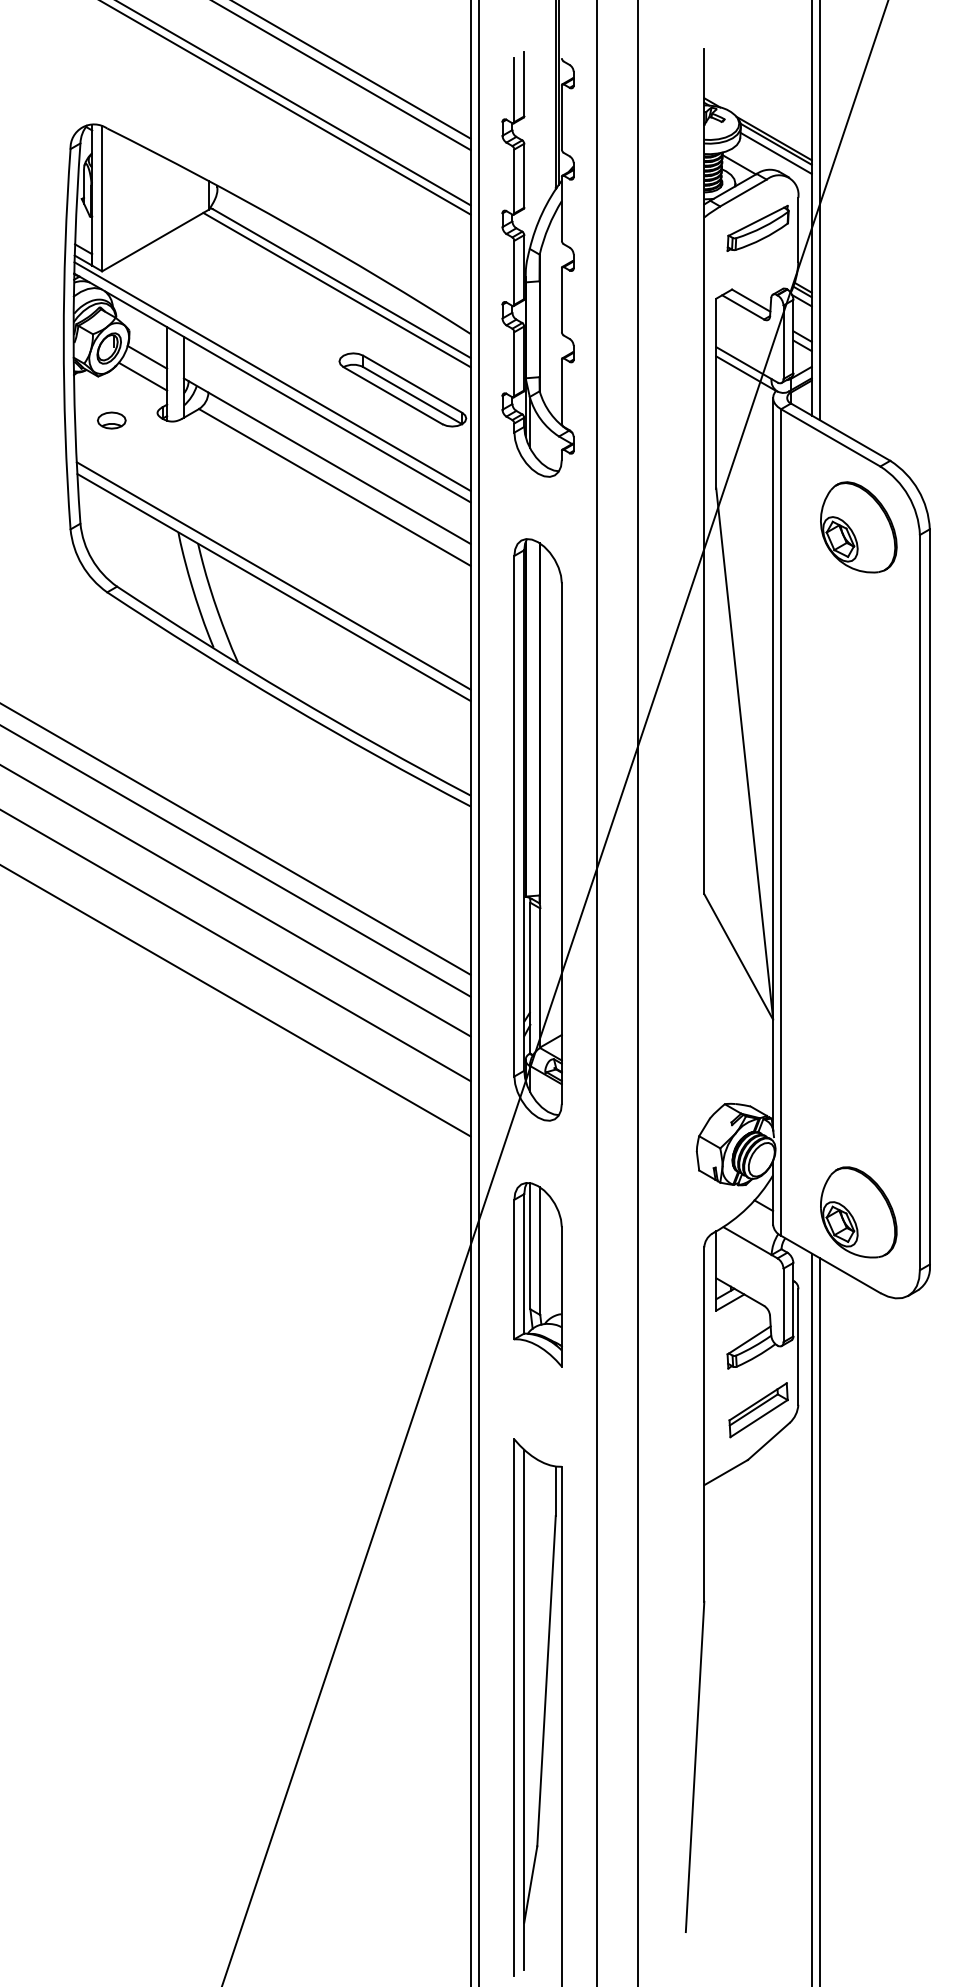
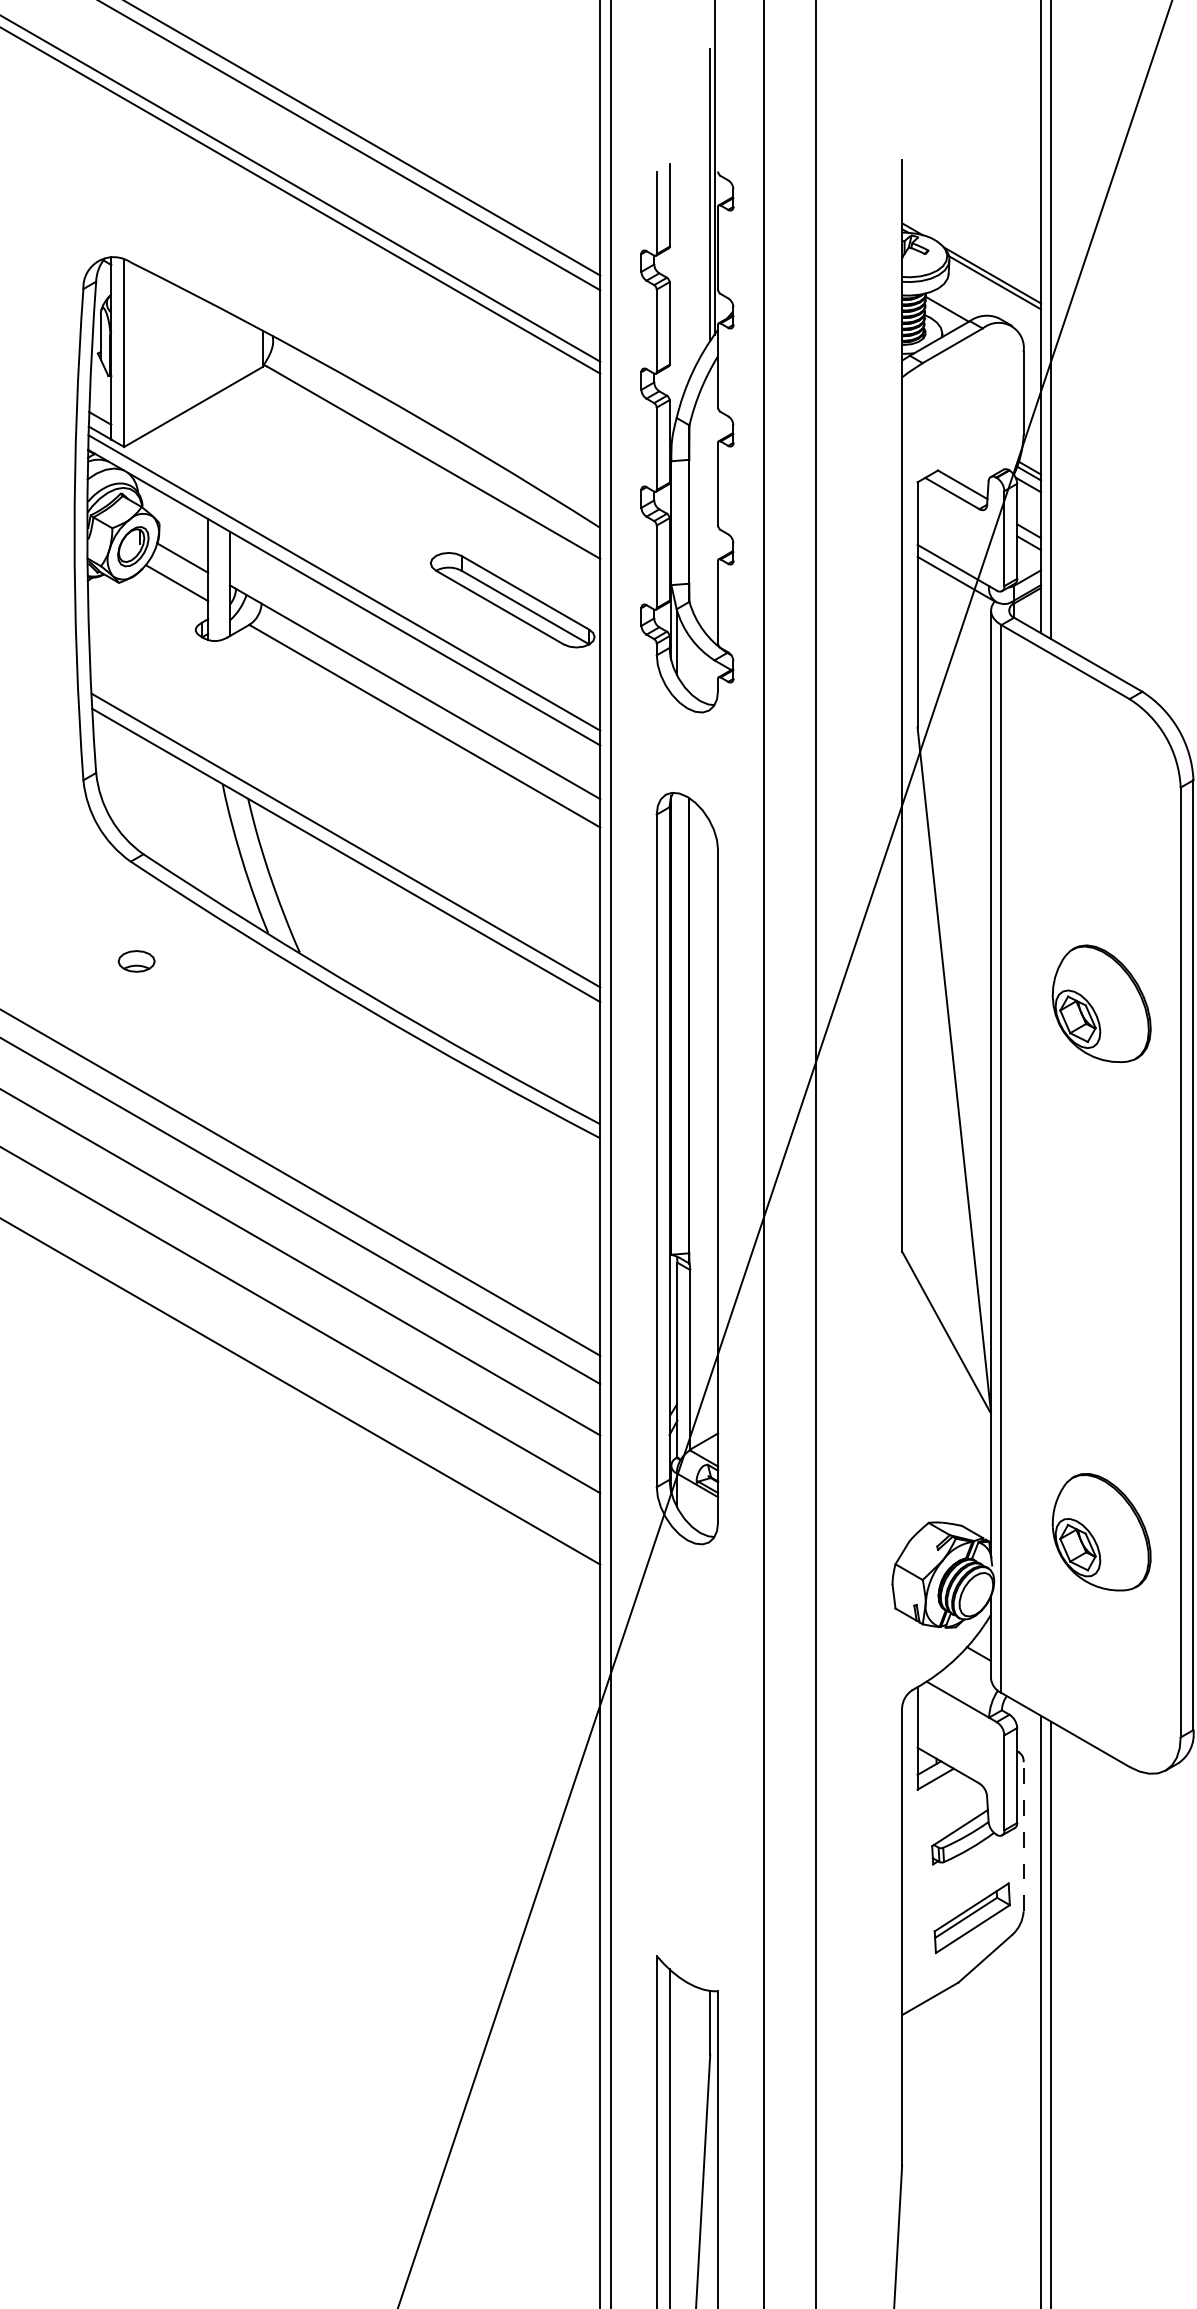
line: (775, 152) -> (994, 293), removed
part: (757, 227) -> (970, 390), removed
line: (336, 289) -> (426, 470), removed
part: (111, 420) -> (136, 961), moved
part: (858, 527) -> (1101, 1003), moved
part: (858, 1212) -> (1101, 1532), moved
part: (537, 1274) -> (686, 1742), removed
line: (798, 1347) -> (1023, 1837), solid -> dashed

